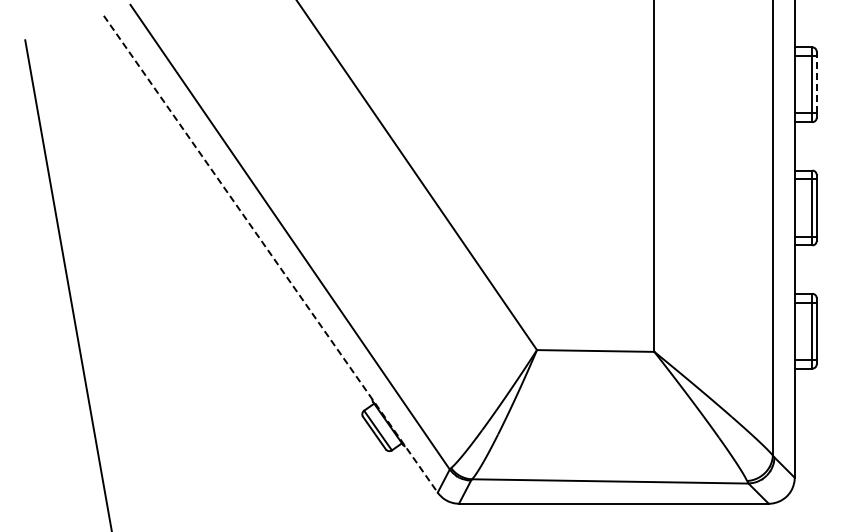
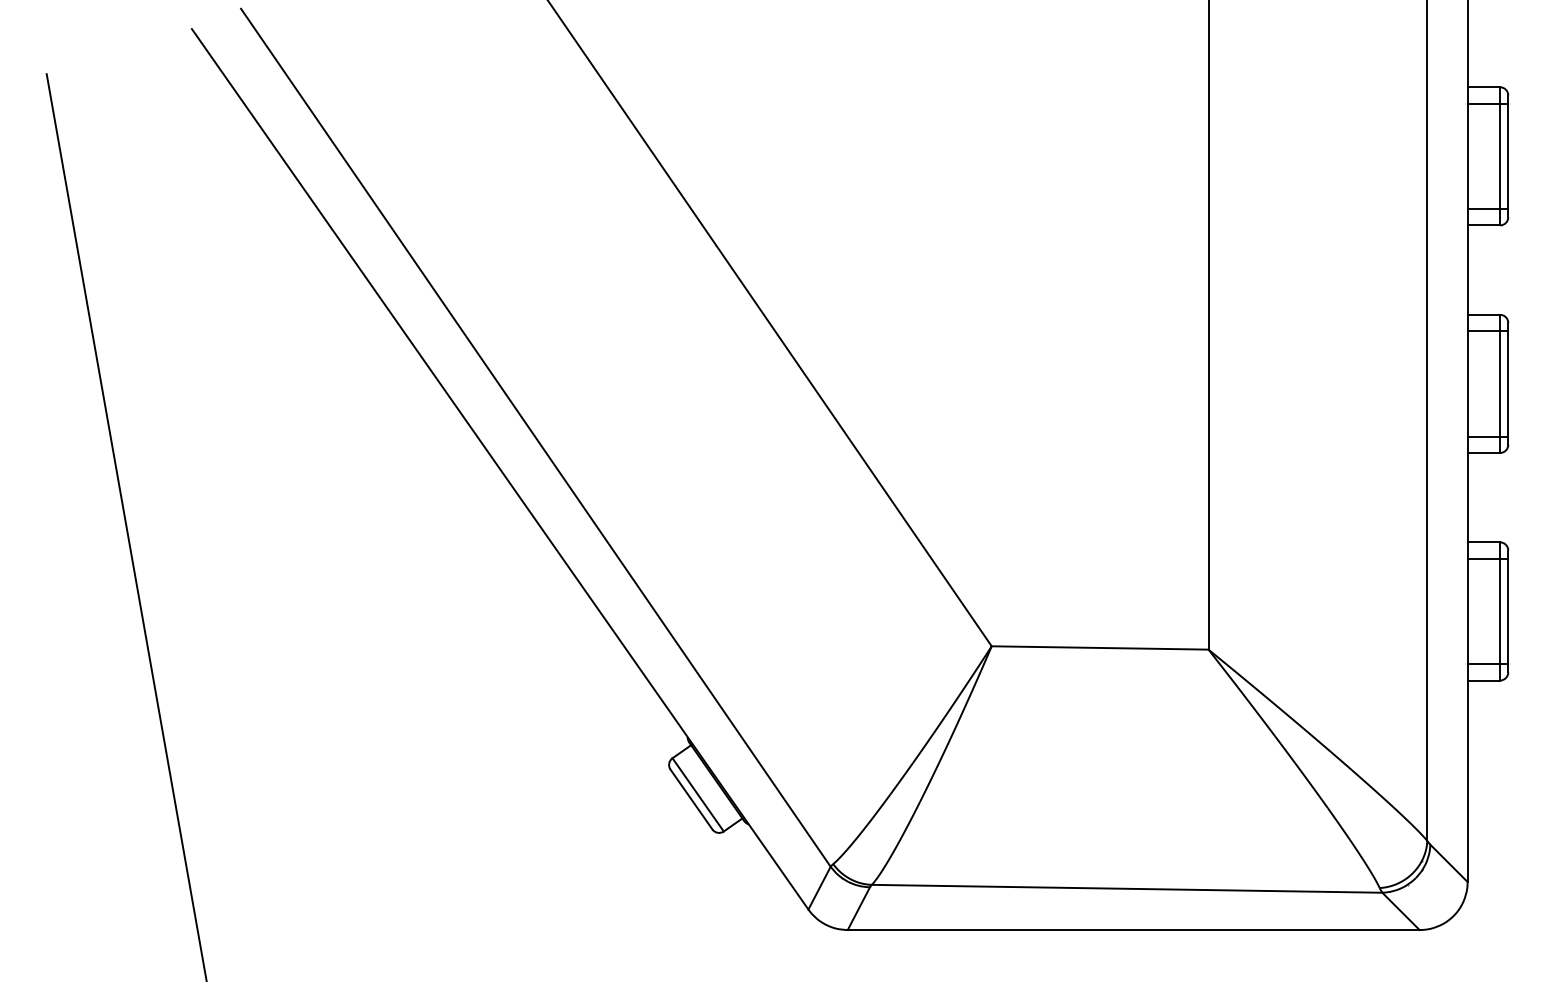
line: (816, 84) -> (1507, 155), dashed -> solid
line: (271, 254) -> (501, 469), dashed -> solid

